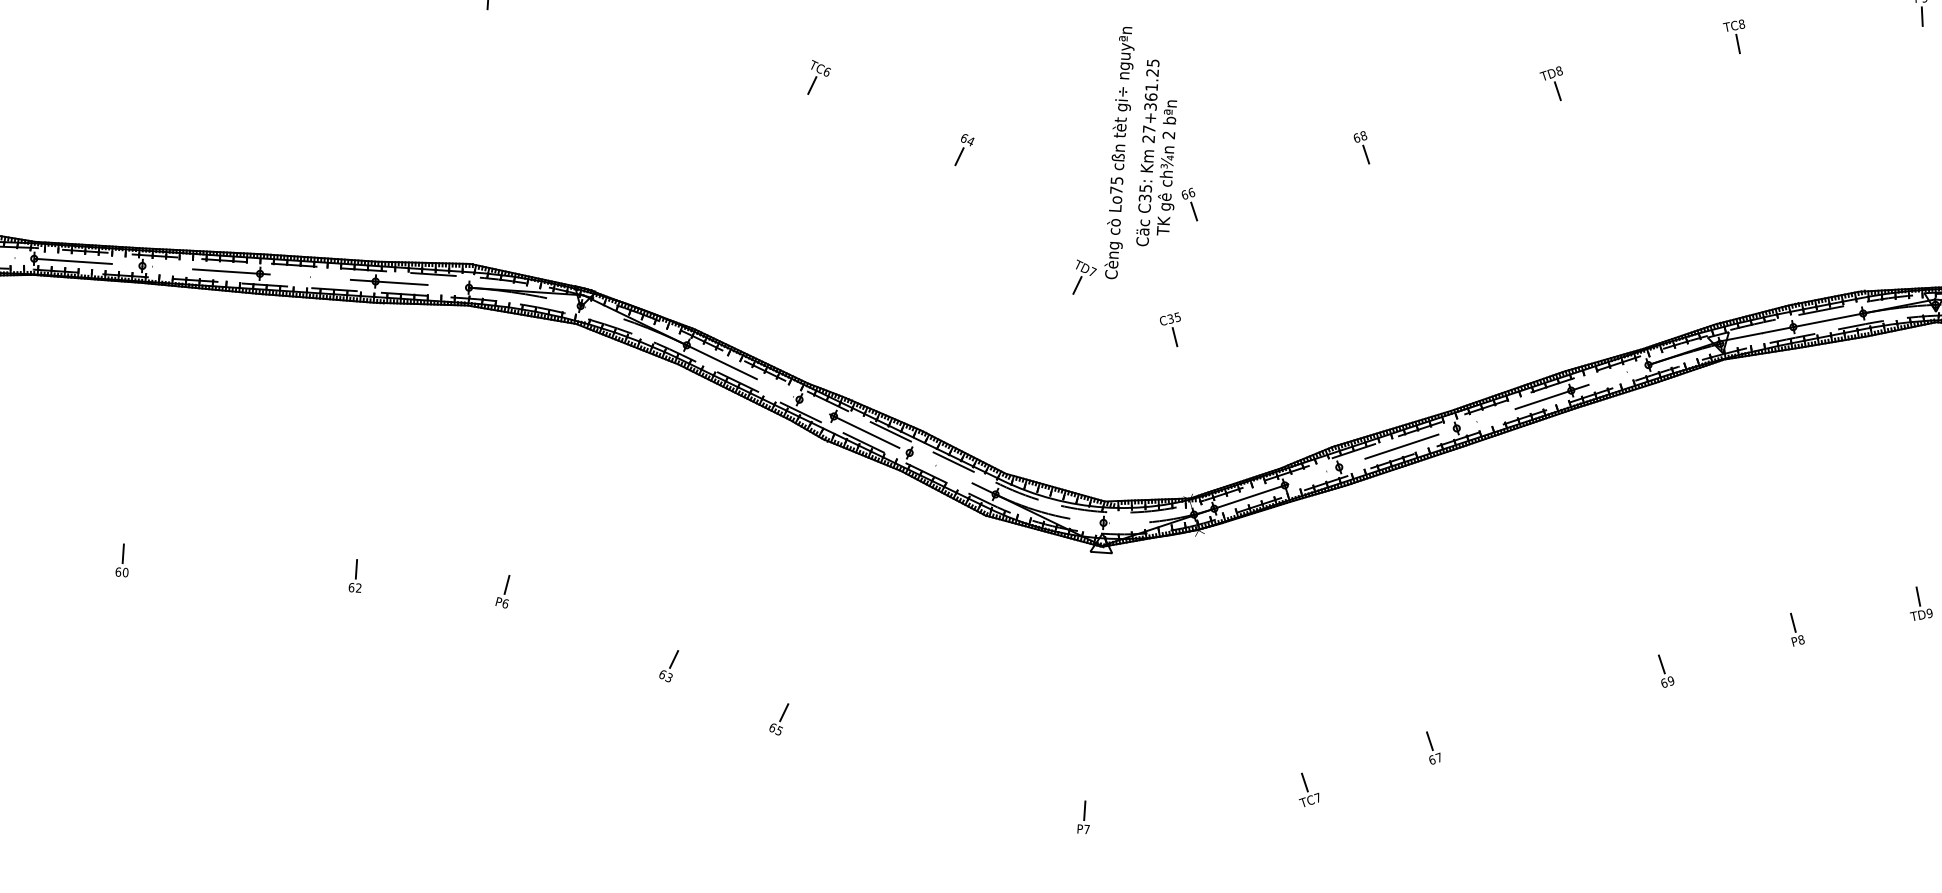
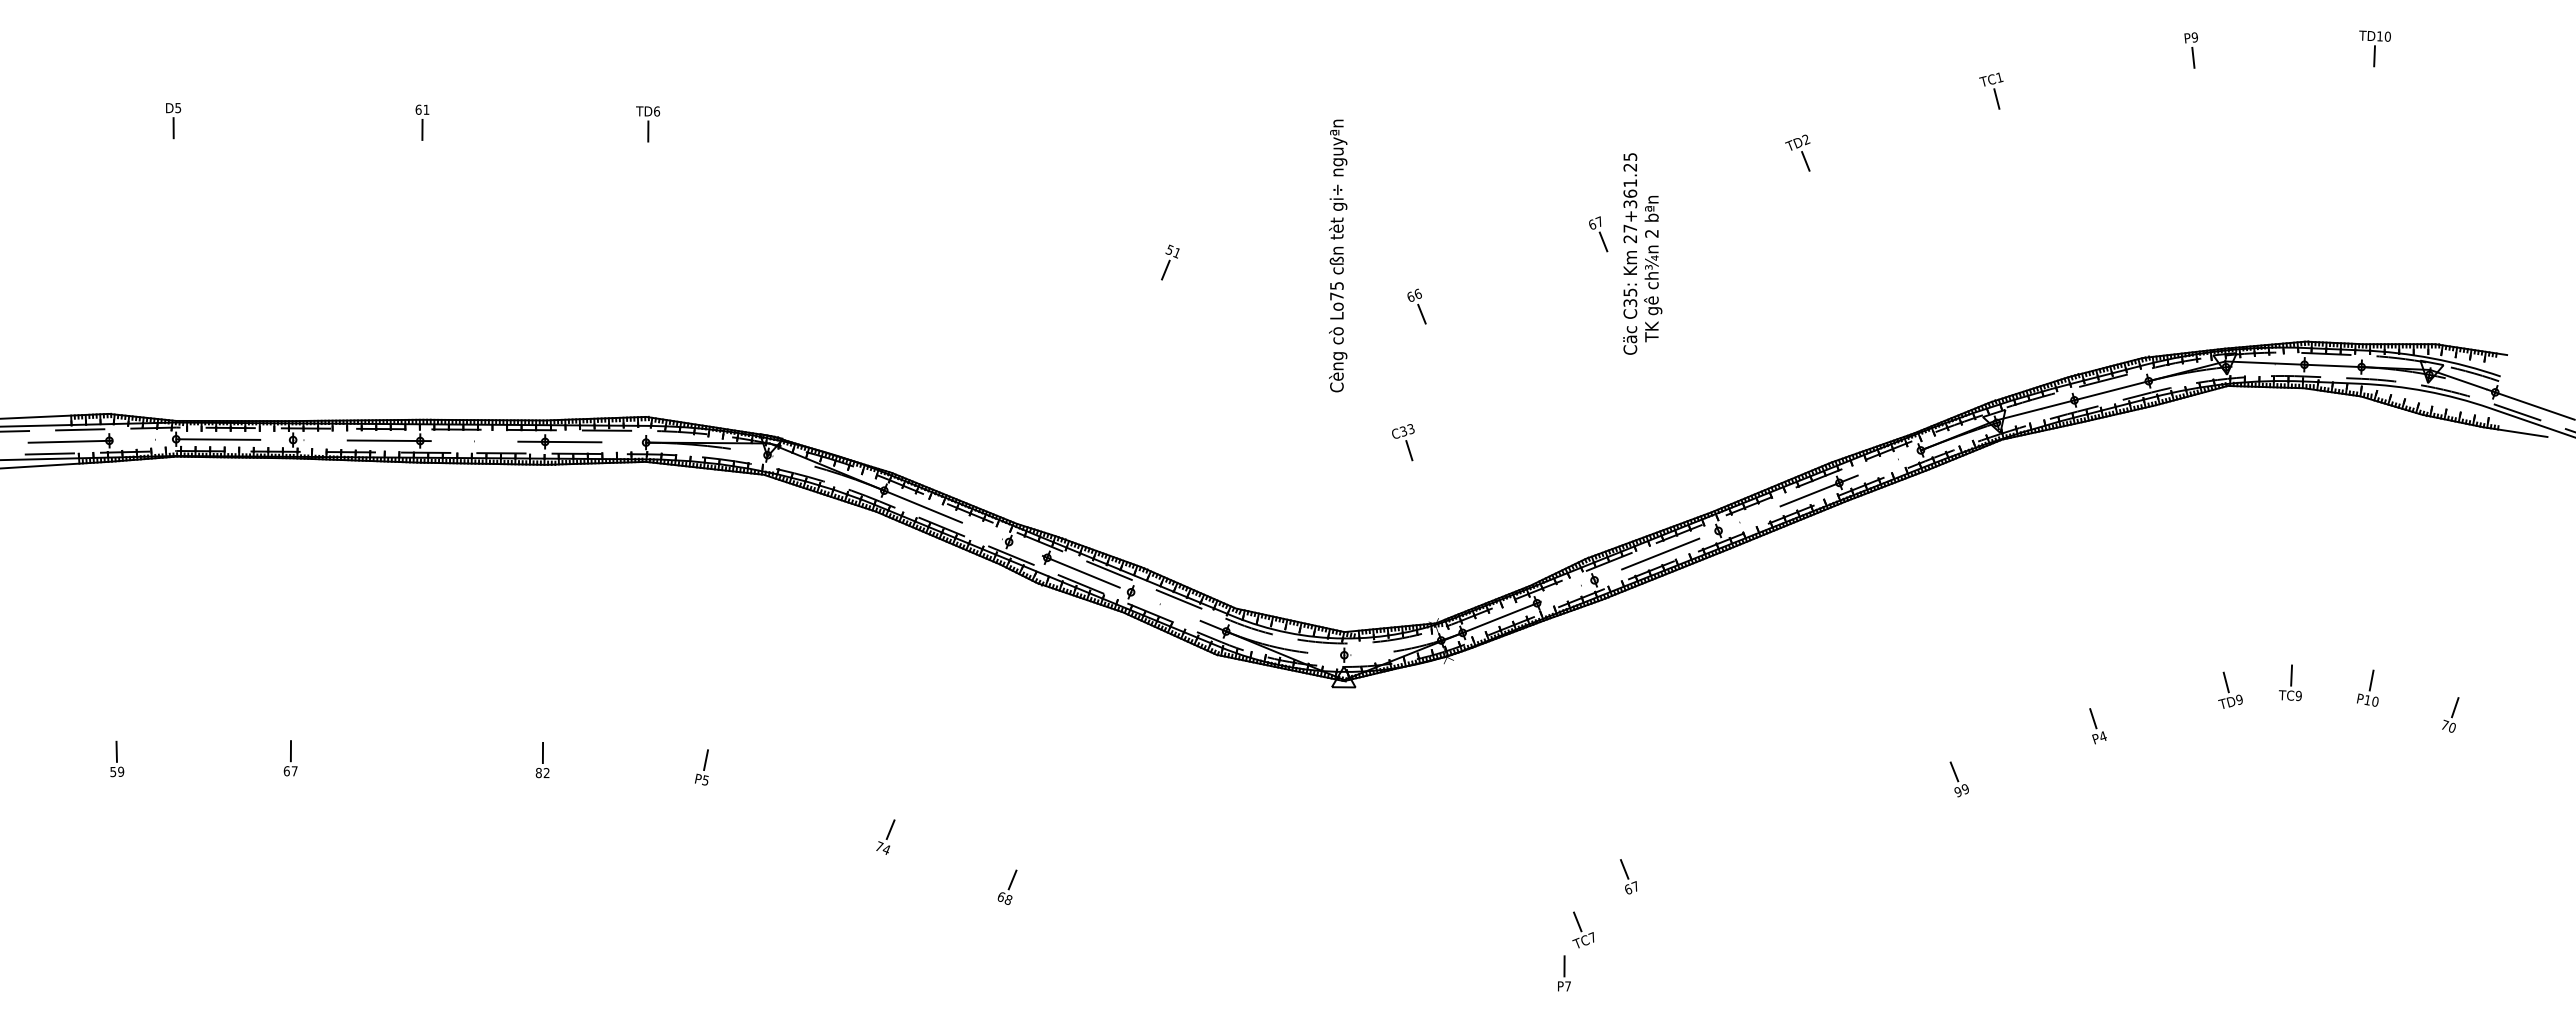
text: (1741, 24) -> (1999, 77), TC8 -> TC1
text: (1559, 70) -> (1806, 139), TD8 -> TD2
part: (818, 78) -> (1009, 194), removed
text: (1363, 135) -> (1599, 221), 68 -> 67
text: (966, 139) -> (1172, 251), 64 -> 51
text: (1159, 153) -> (1642, 253), moved
part: (1084, 277) -> (1308, 392), removed
text: (1177, 315) -> (1410, 427), C35 -> C33
text: (125, 572) -> (294, 771), 60 -> 67
text: (351, 587) -> (538, 772), 62 -> 82
text: (505, 603) -> (705, 780), P6 -> P5
text: (1800, 639) -> (2102, 736), P8 -> P4
text: (665, 675) -> (882, 847), 63 -> 74
text: (1664, 682) -> (1958, 791), 69 -> 99
text: (779, 730) -> (1008, 899), 65 -> 68
part: (1433, 748) -> (1628, 876), moved
part: (1084, 817) -> (1564, 973), moved

